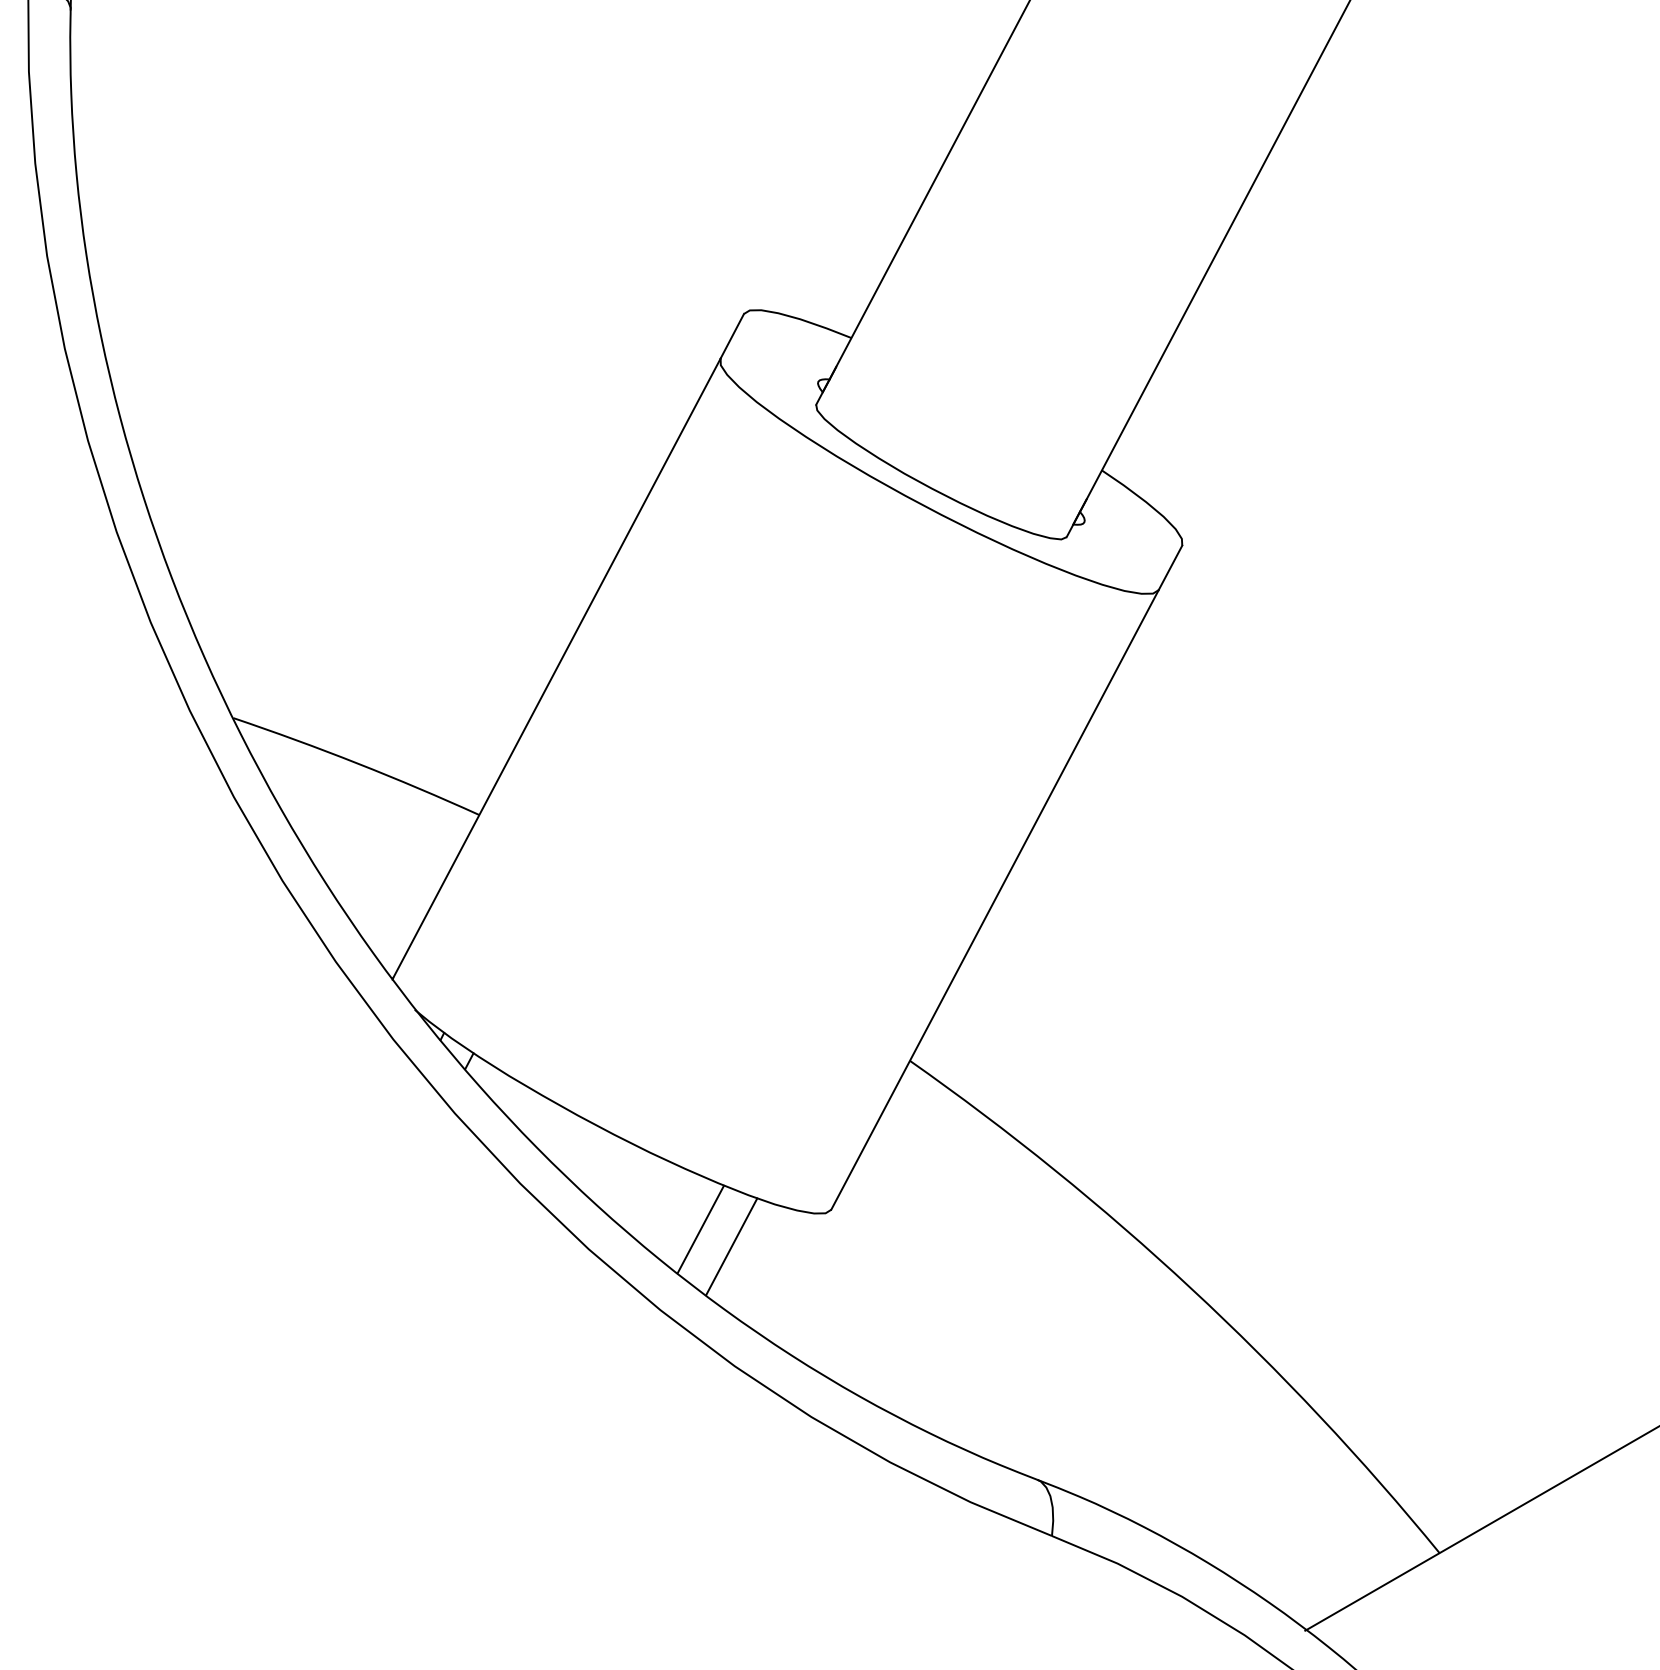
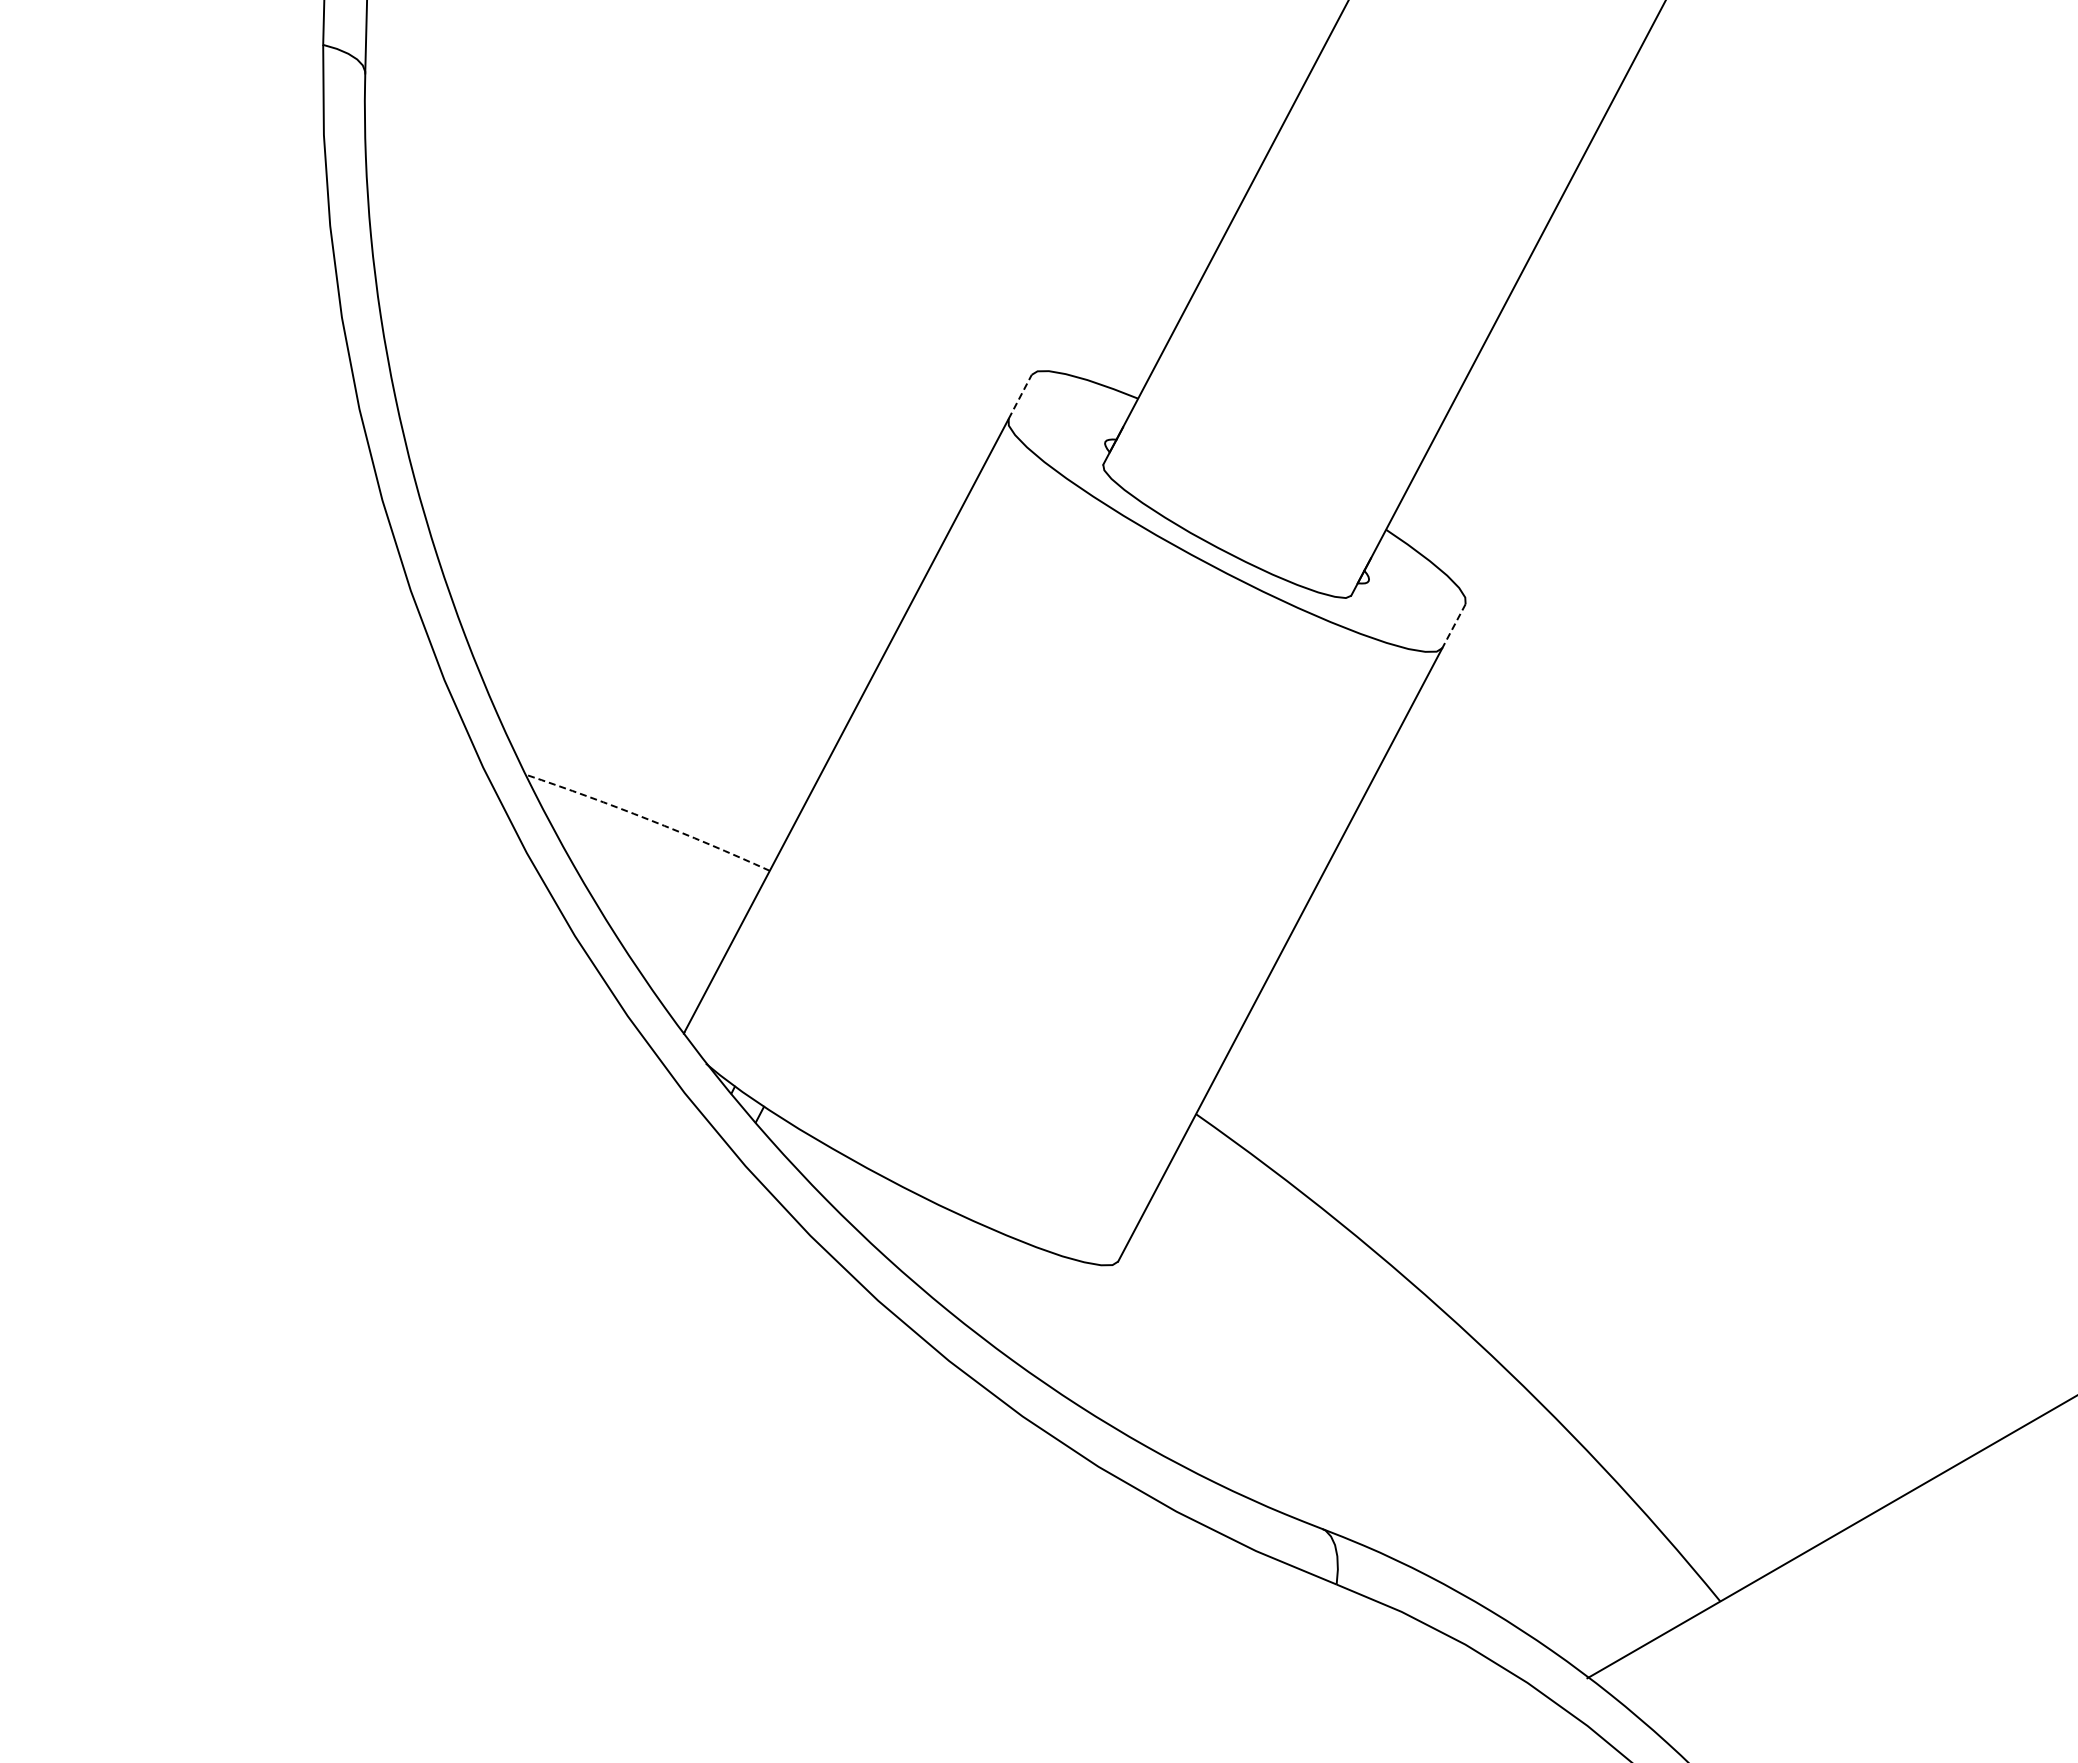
line: (732, 335) -> (1020, 396), solid -> dashed
line: (1170, 568) -> (1453, 626), solid -> dashed
arc: (357, 763) -> (649, 819), solid -> dashed
line: (700, 1228) -> (988, 1280), removed
line: (731, 1247) -> (1019, 1298), removed

